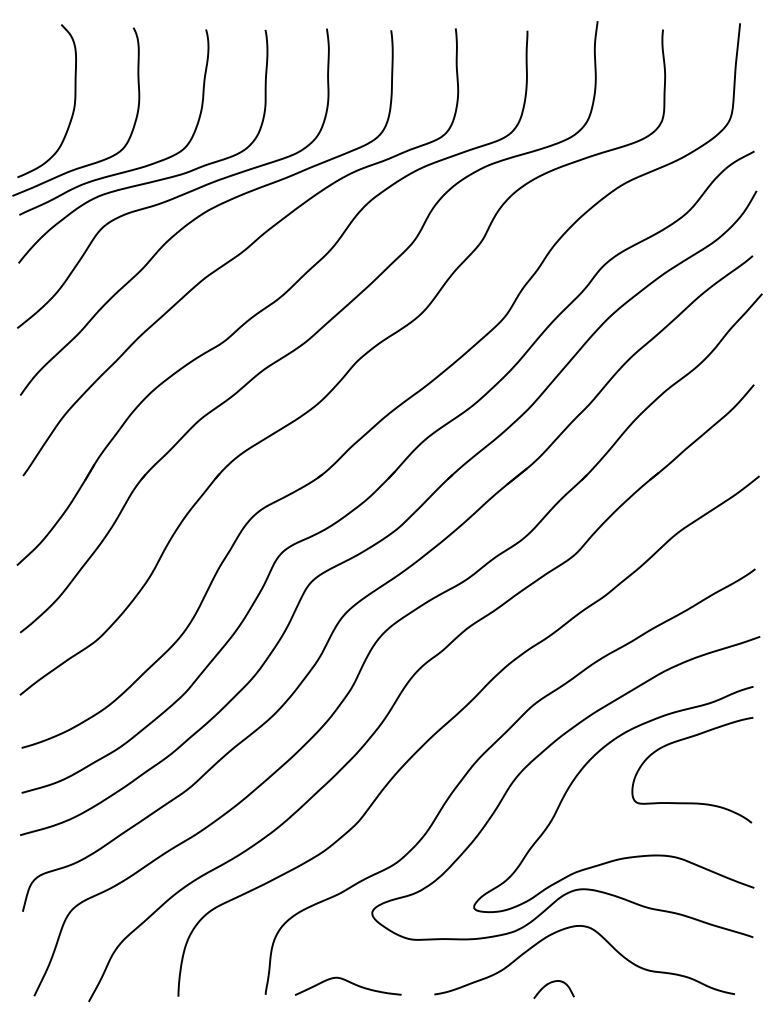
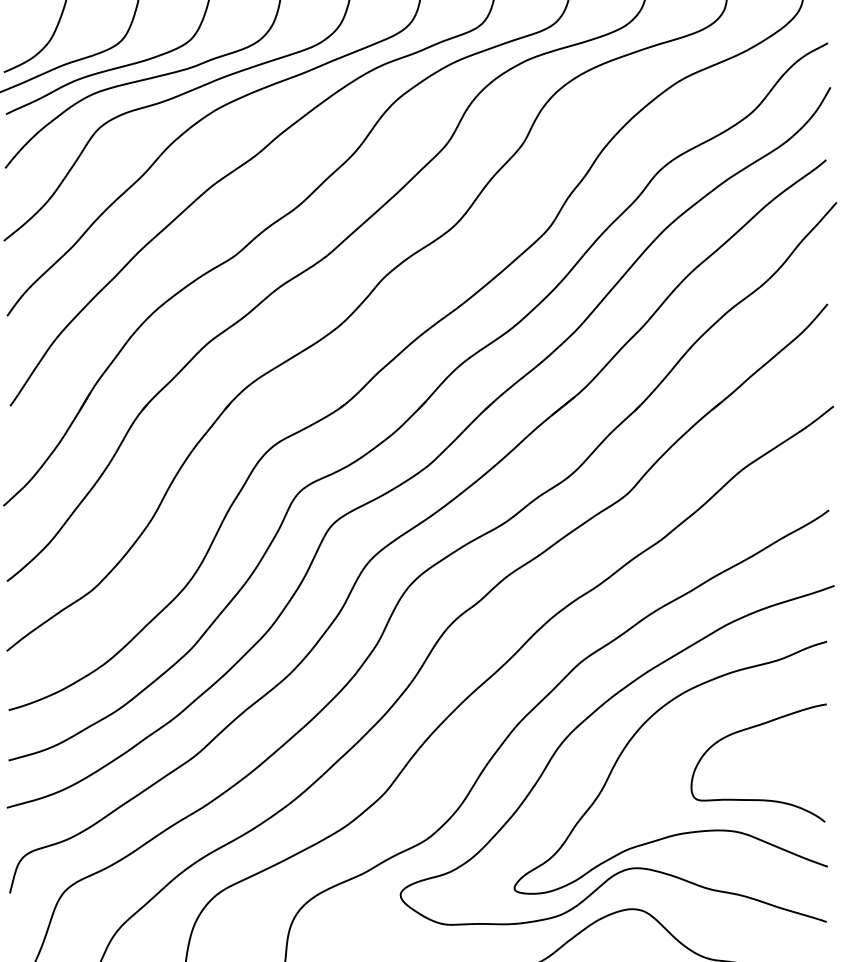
curve: (683, 740) -> (748, 729), moved

